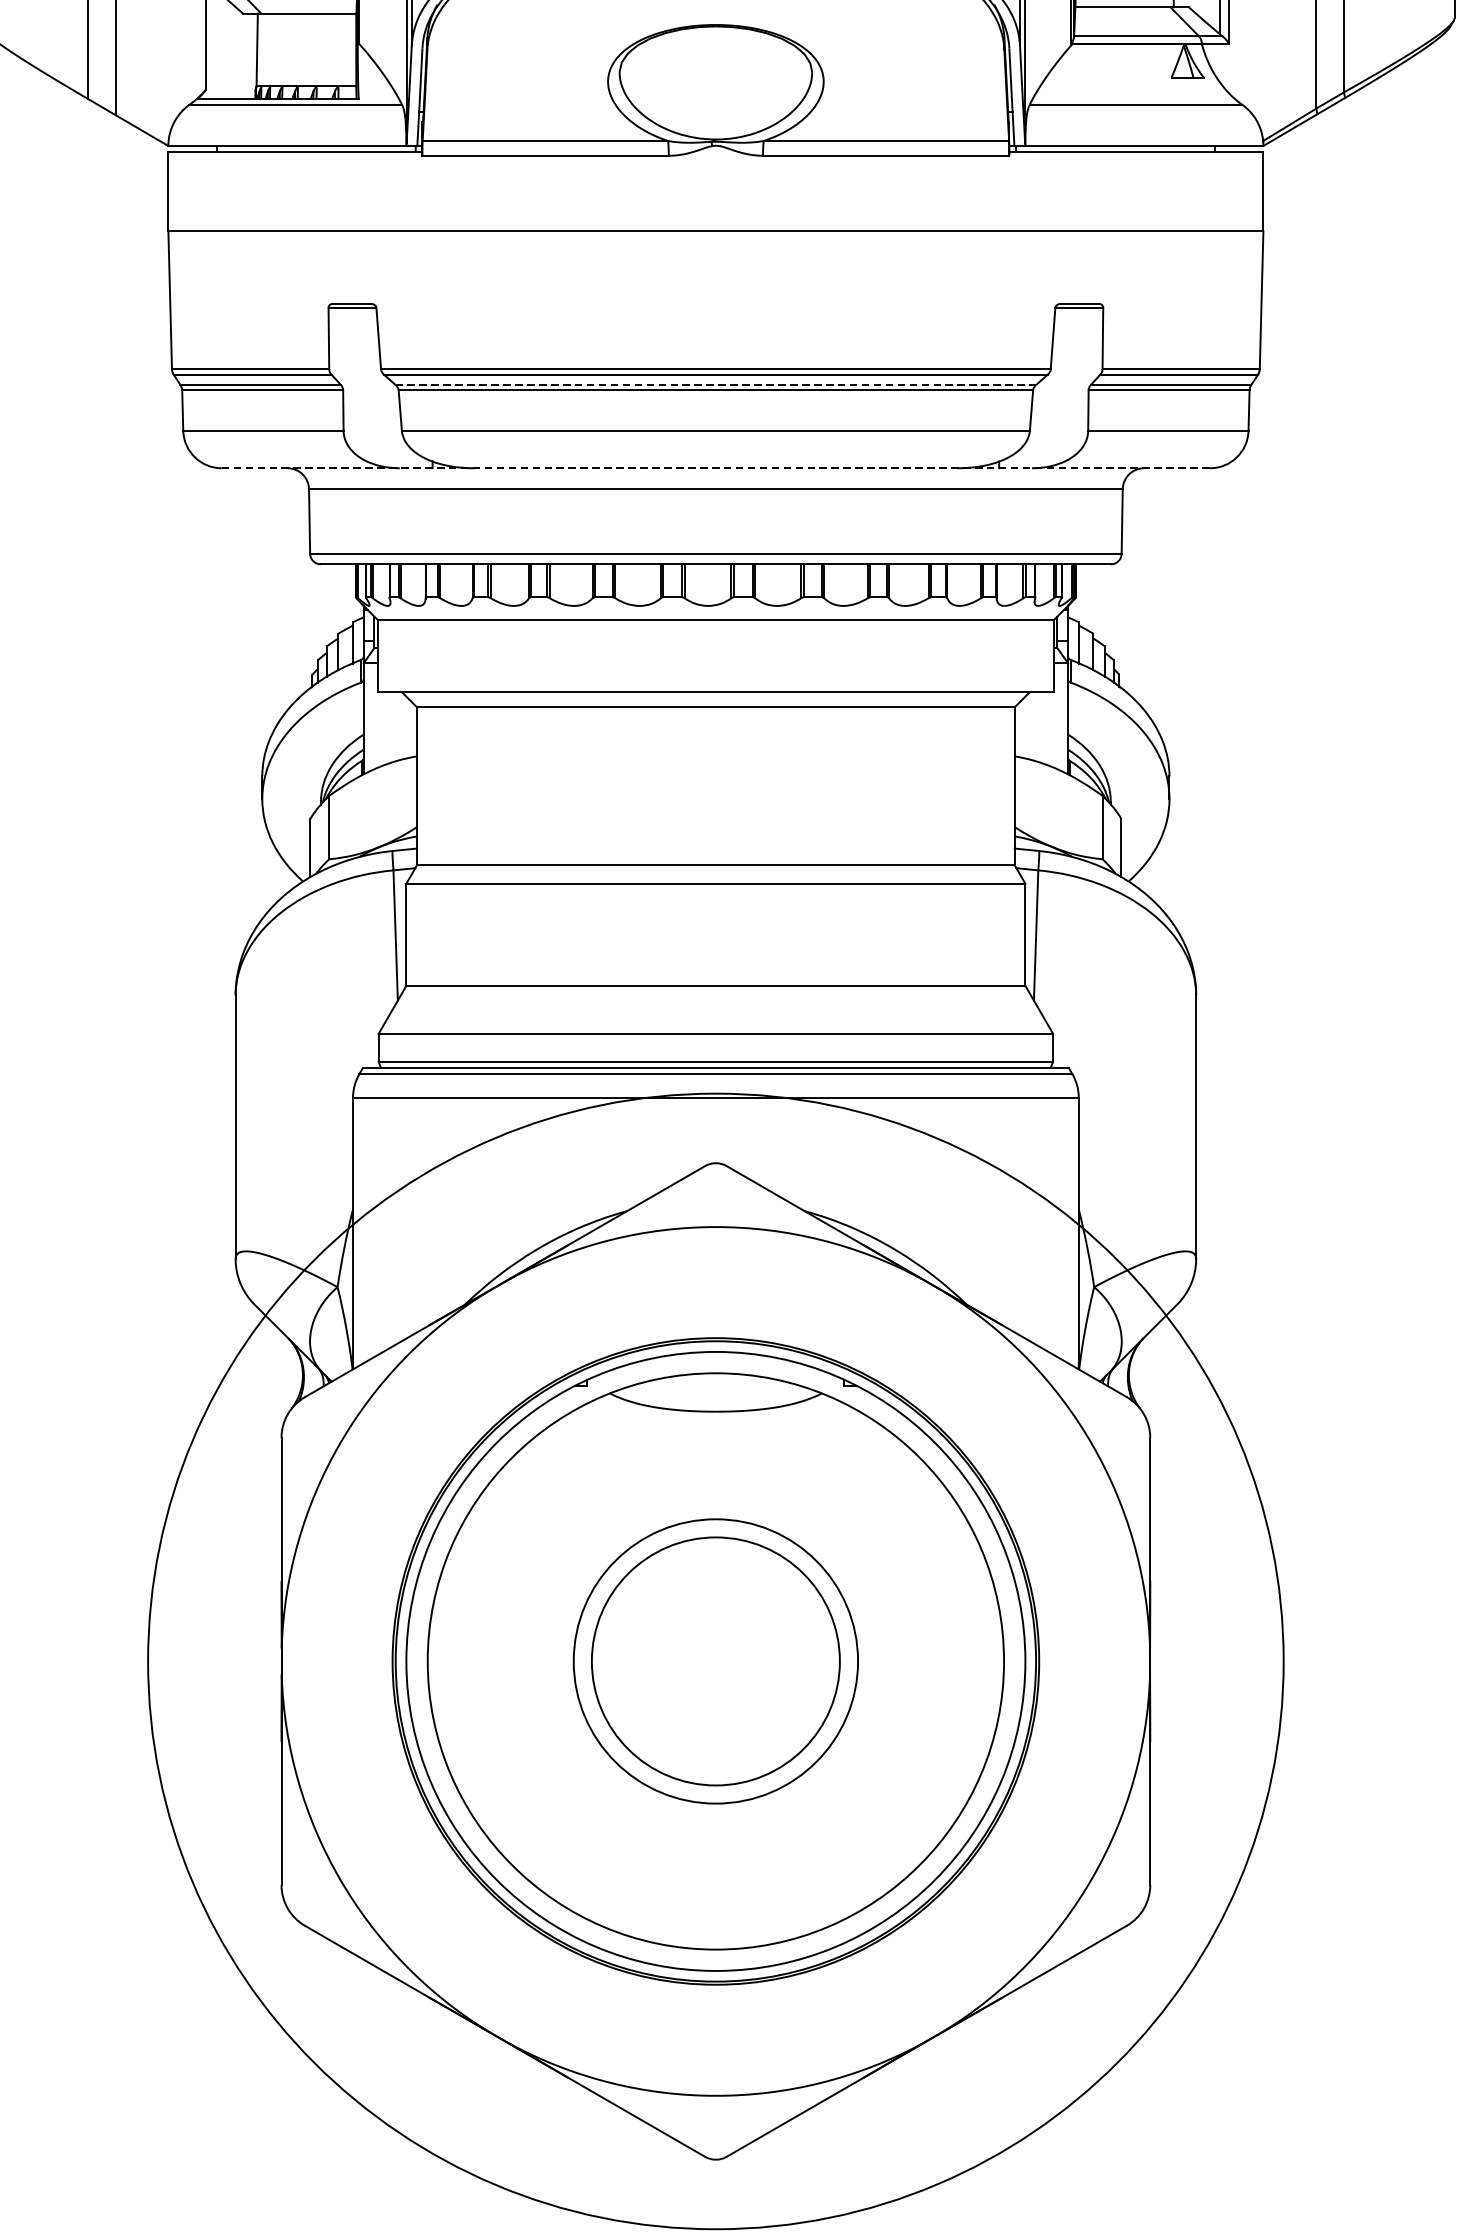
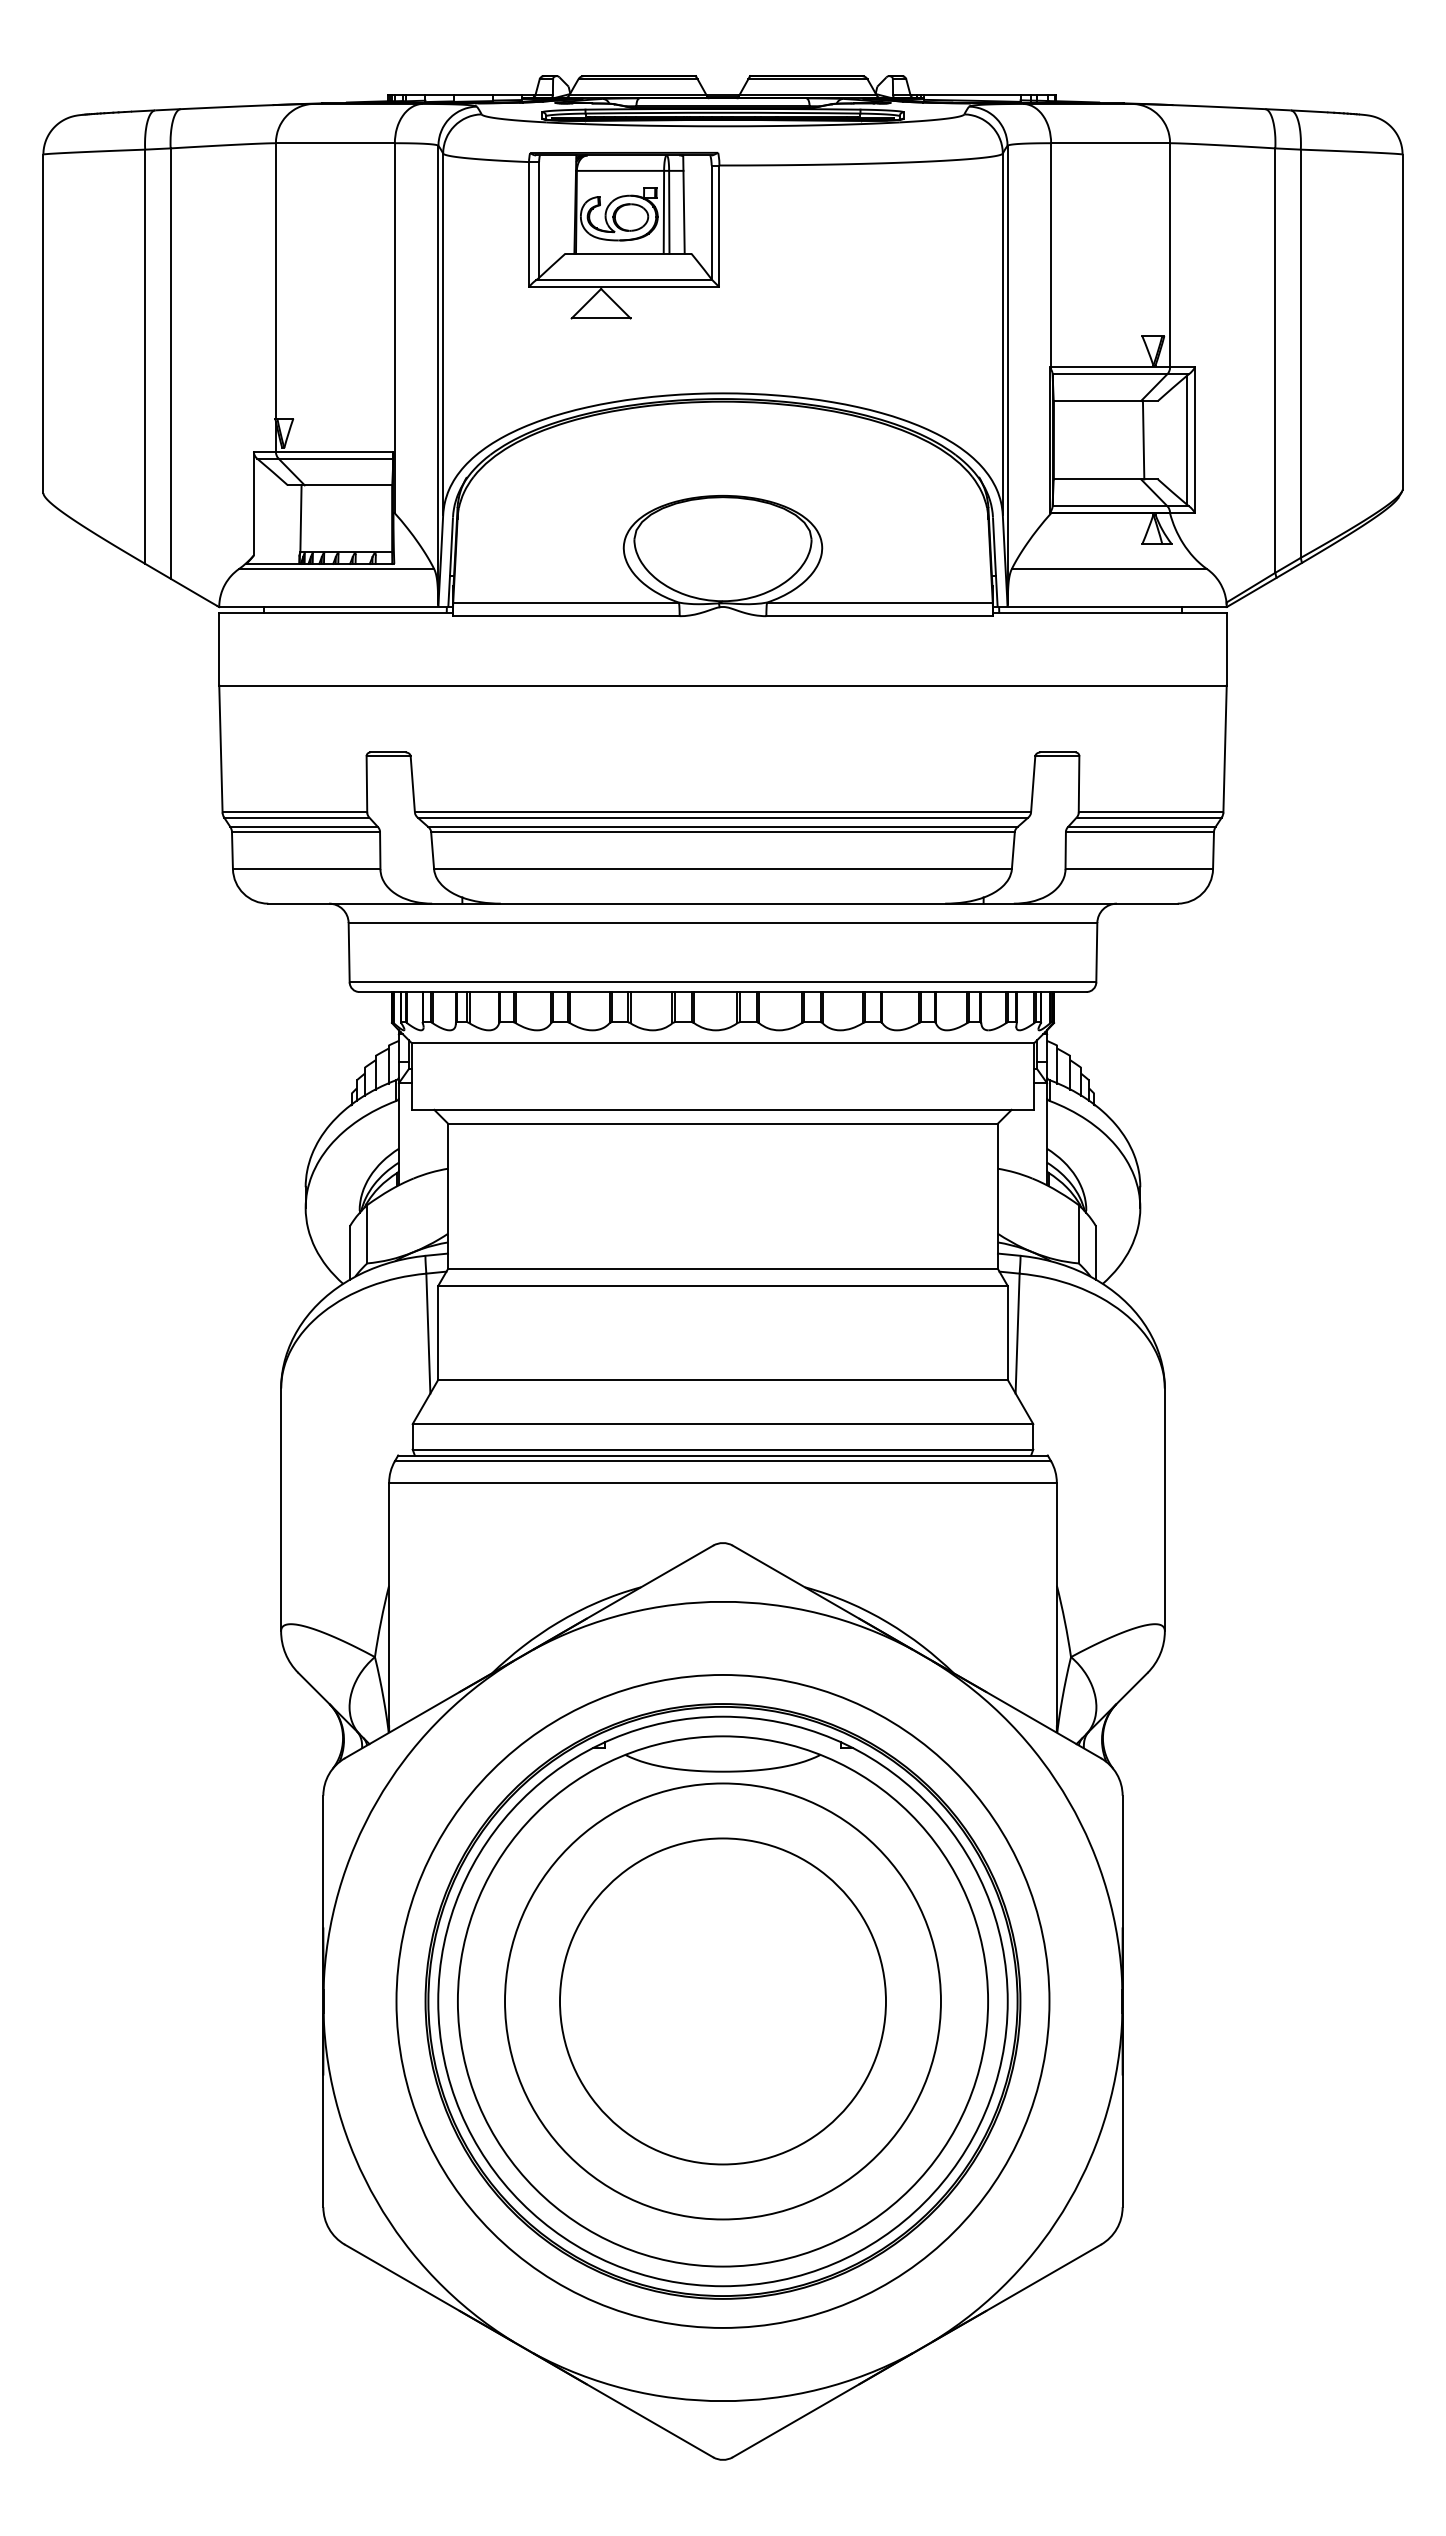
line: (716, 384) -> (723, 826), dashed -> solid
line: (716, 468) -> (723, 903), dashed -> solid
circle: (715, 1660) -> (722, 2000), size x0.62
circle: (715, 1661) -> (722, 2001), size x1.43
circle: (715, 1661) -> (722, 2001), size x1.67

